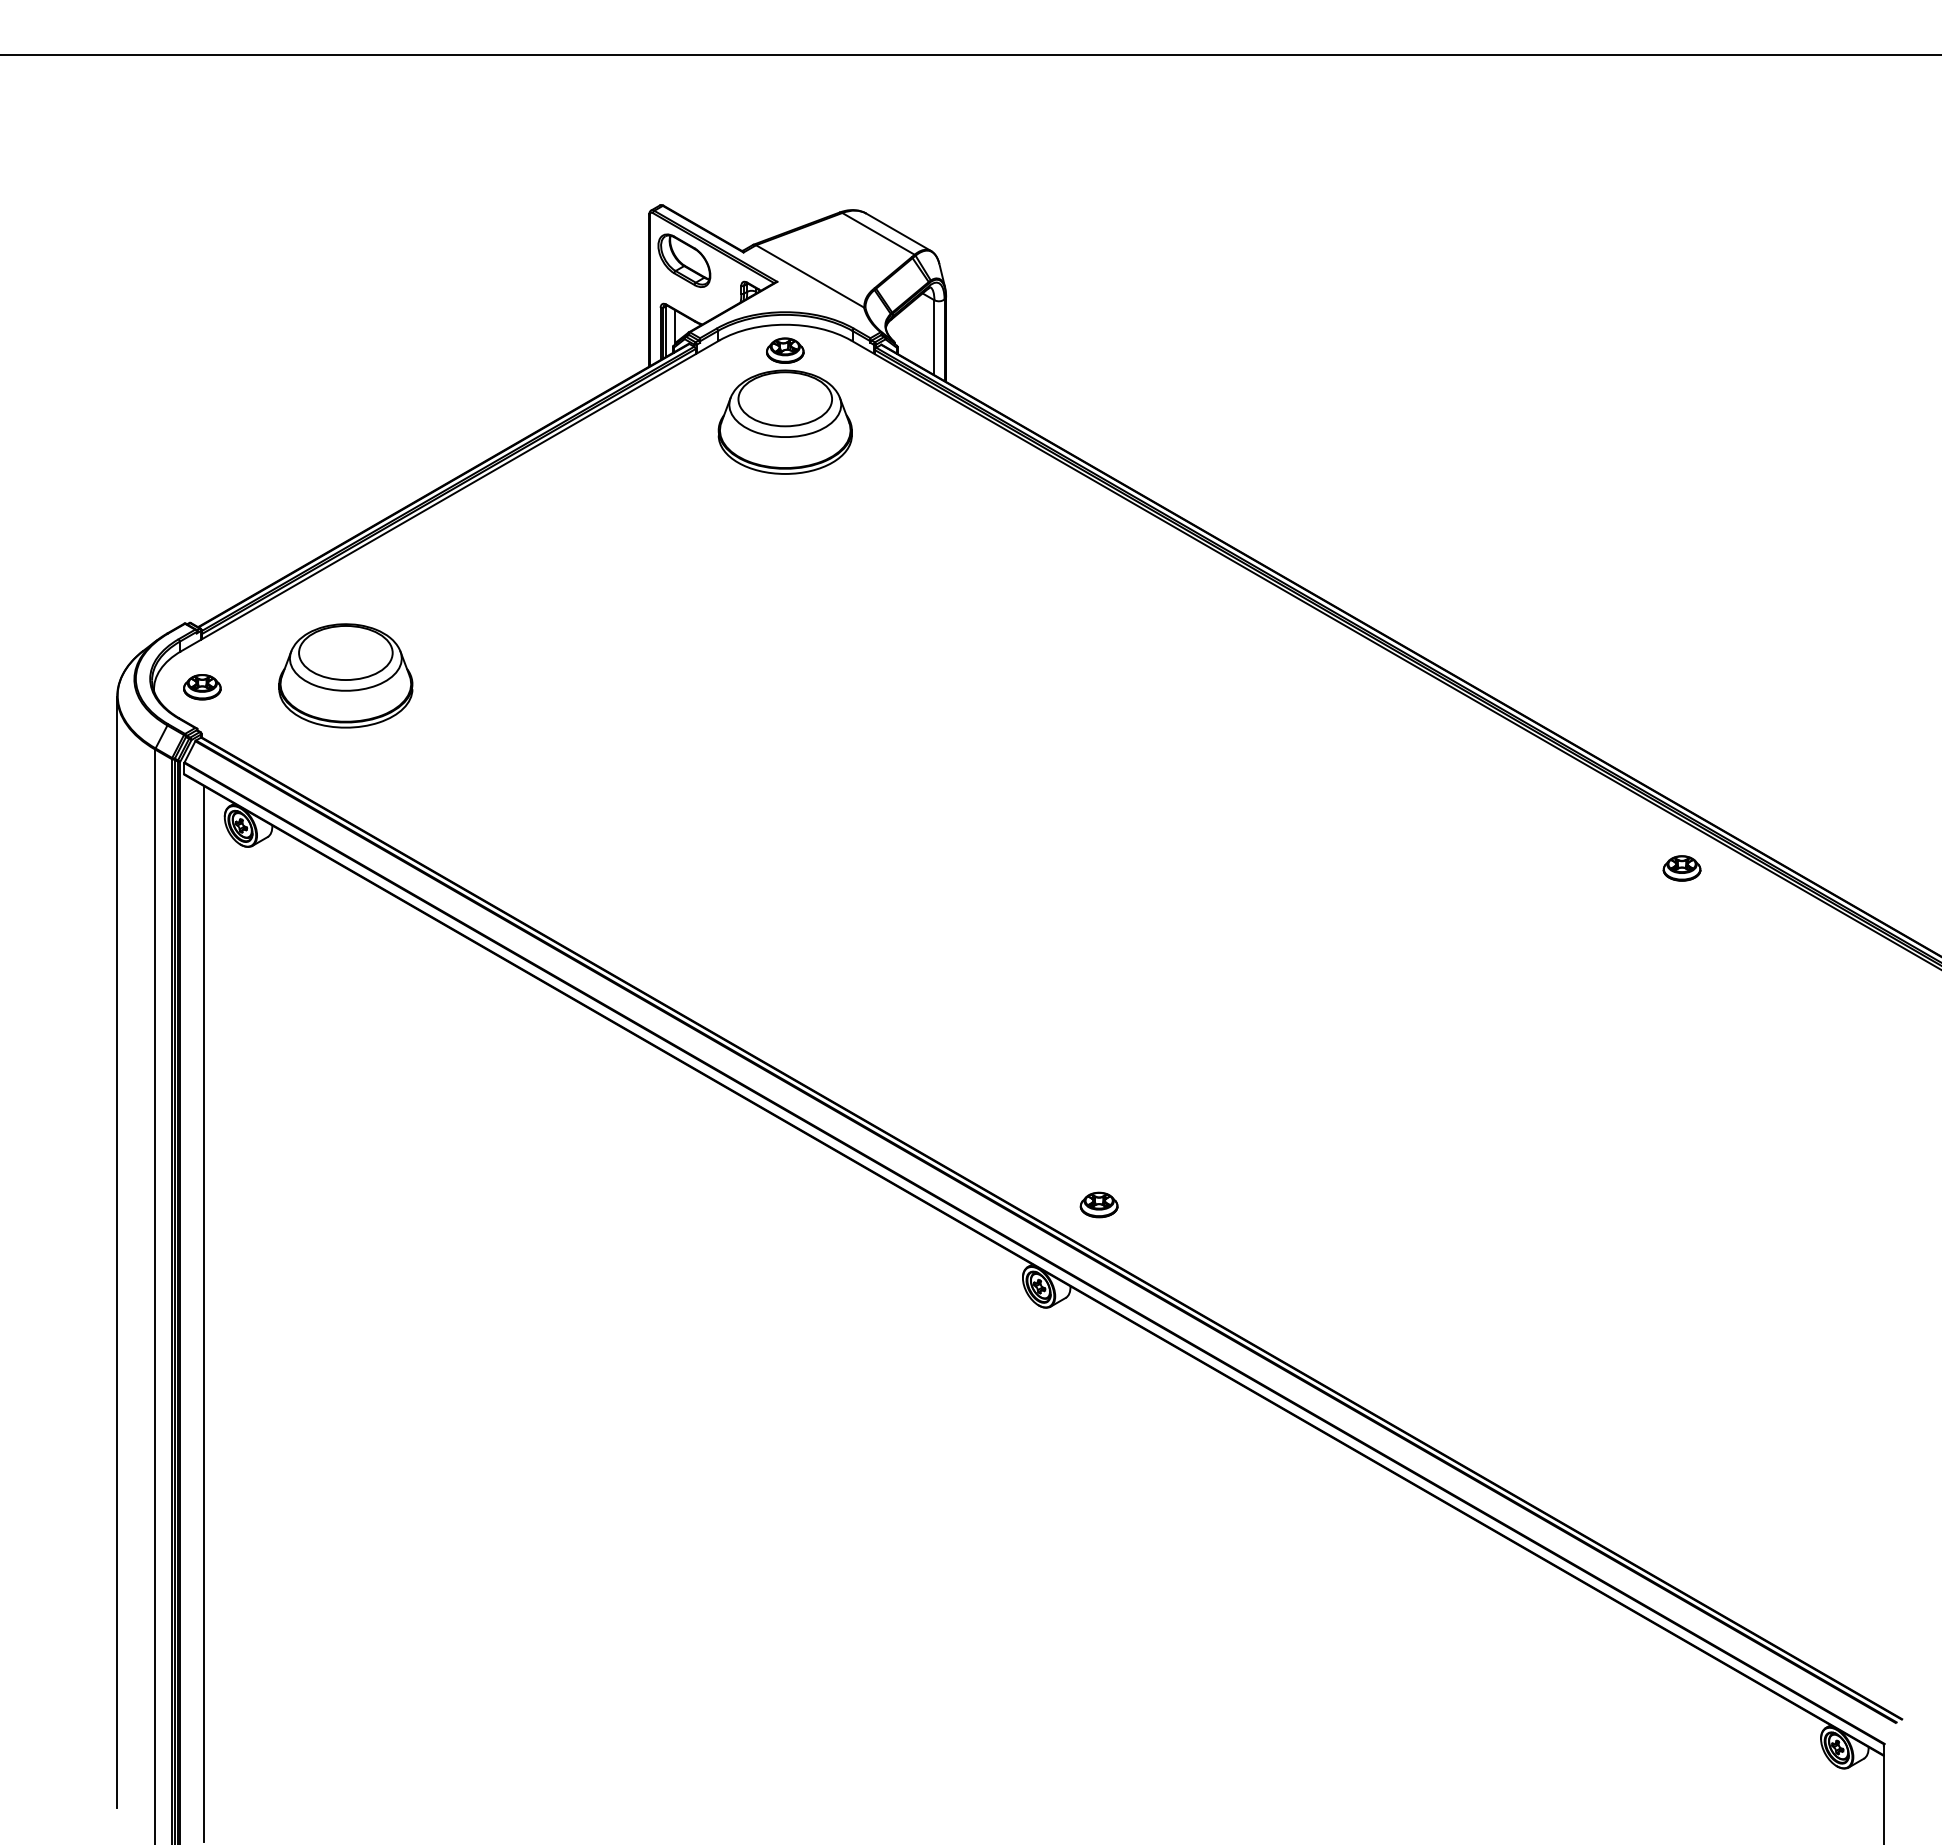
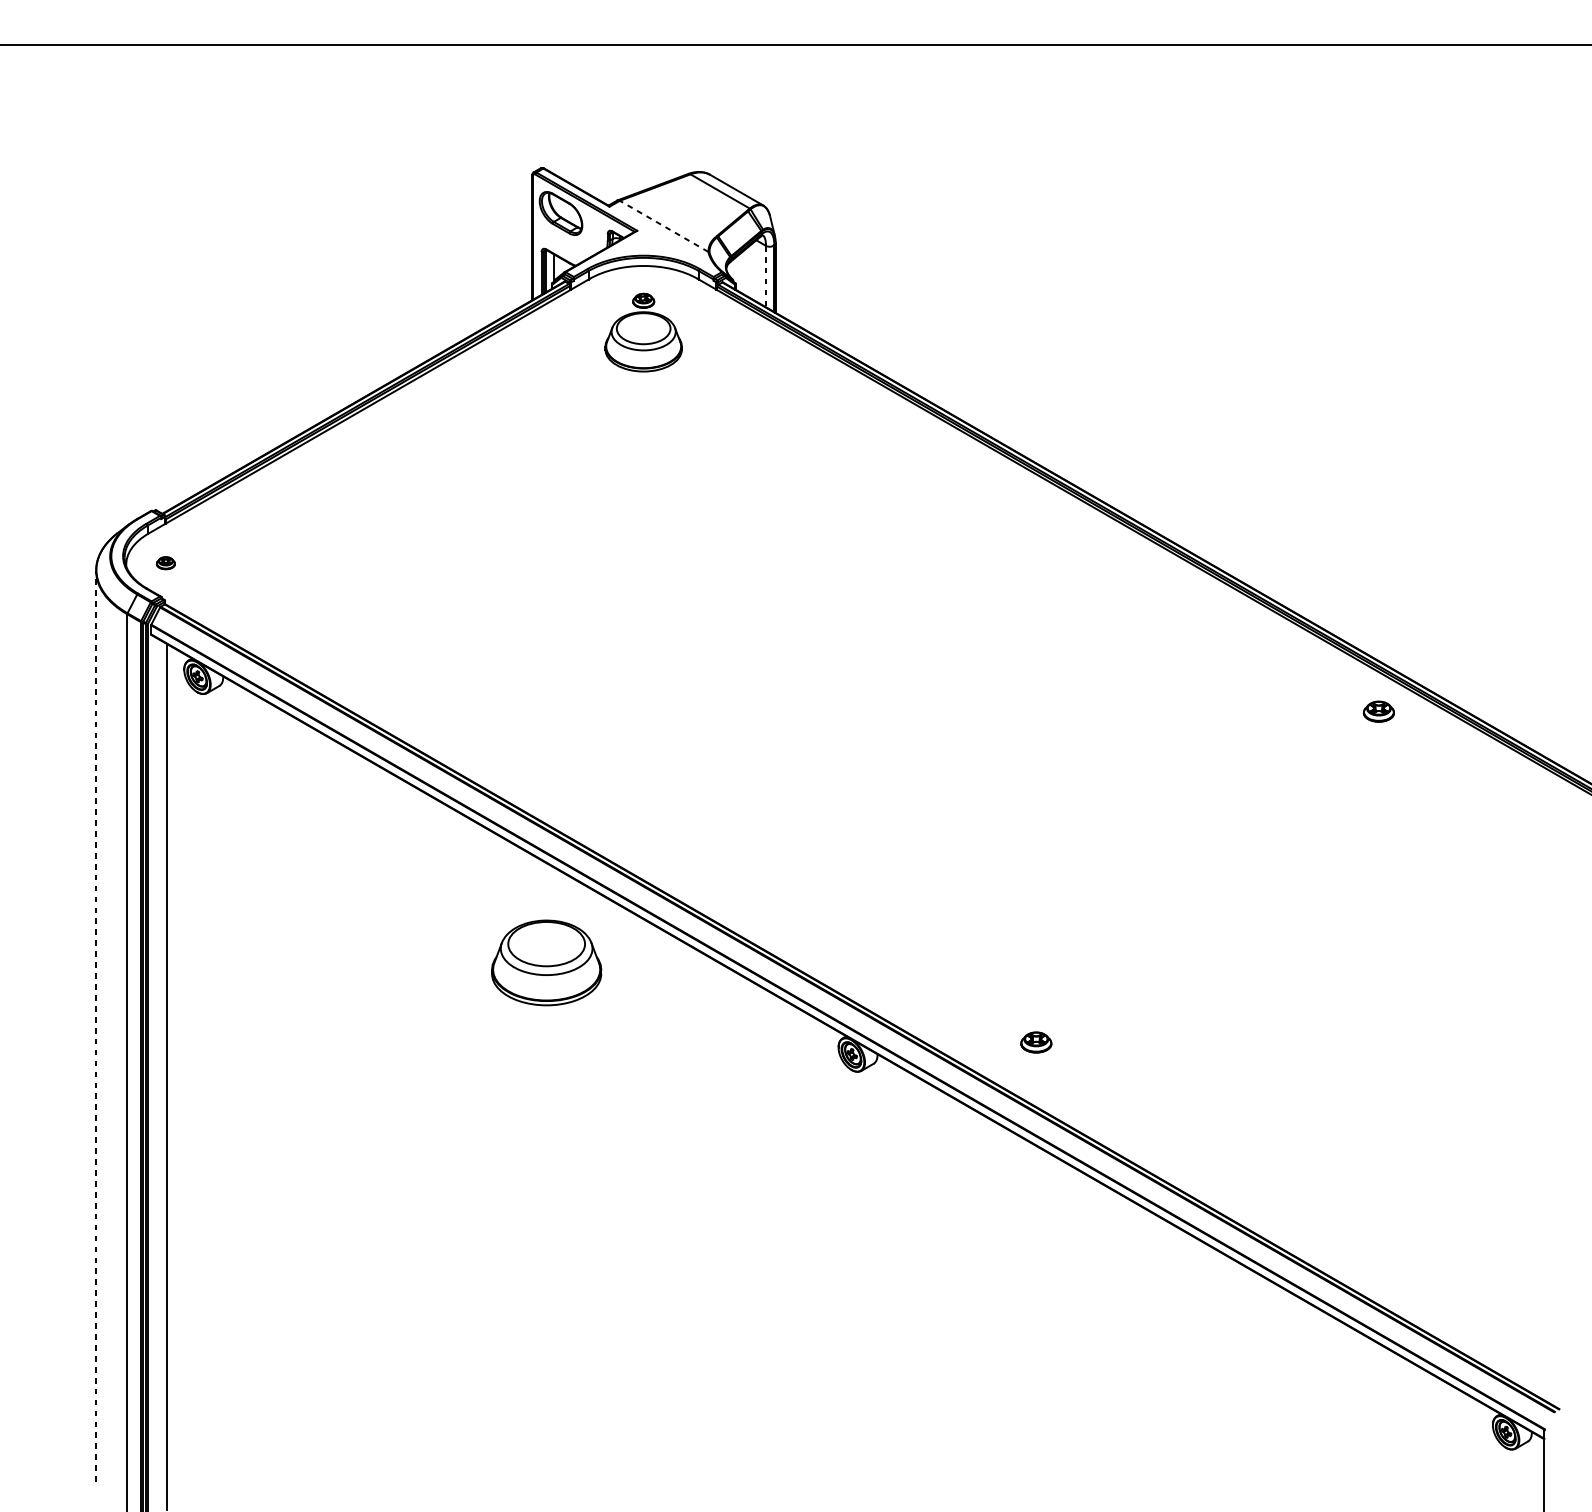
line: (809, 276) -> (663, 226), solid -> dashed
line: (934, 338) -> (766, 277), solid -> dashed
part: (784, 405) -> (643, 332), size x0.7
part: (345, 675) -> (546, 962), moved
part: (202, 687) -> (165, 563), size x0.6
part: (1098, 1204) -> (1035, 1042), moved
line: (117, 1252) -> (96, 1026), solid -> dashed

